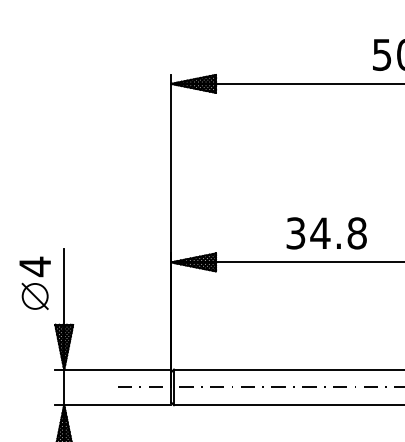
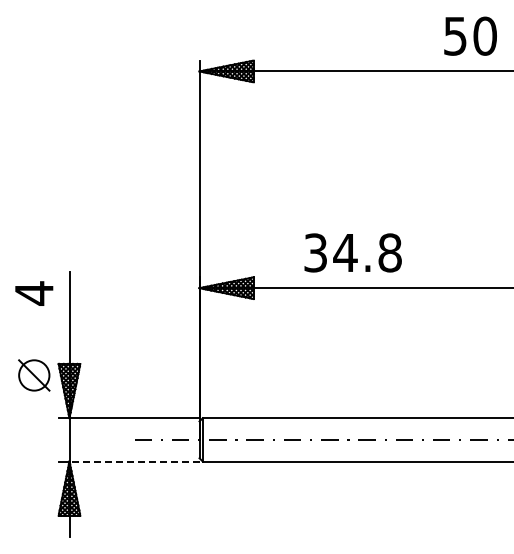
text: (326, 233) -> (352, 252), moved
part: (35, 296) -> (34, 375), moved
line: (117, 405) -> (134, 461), solid -> dashed

